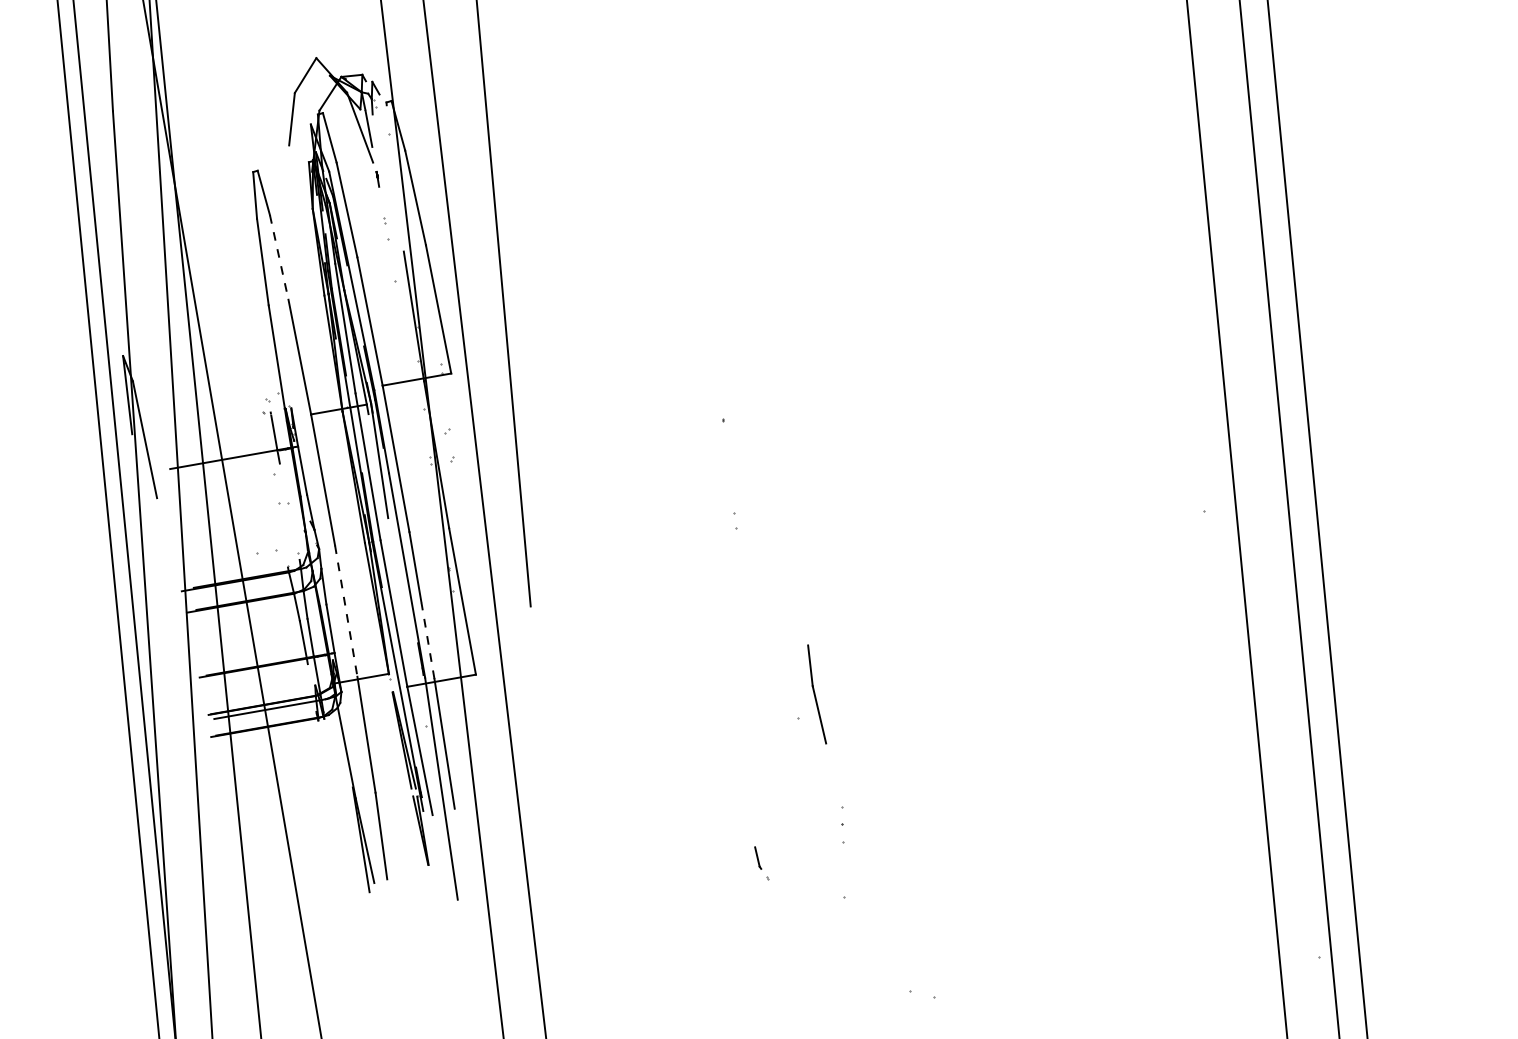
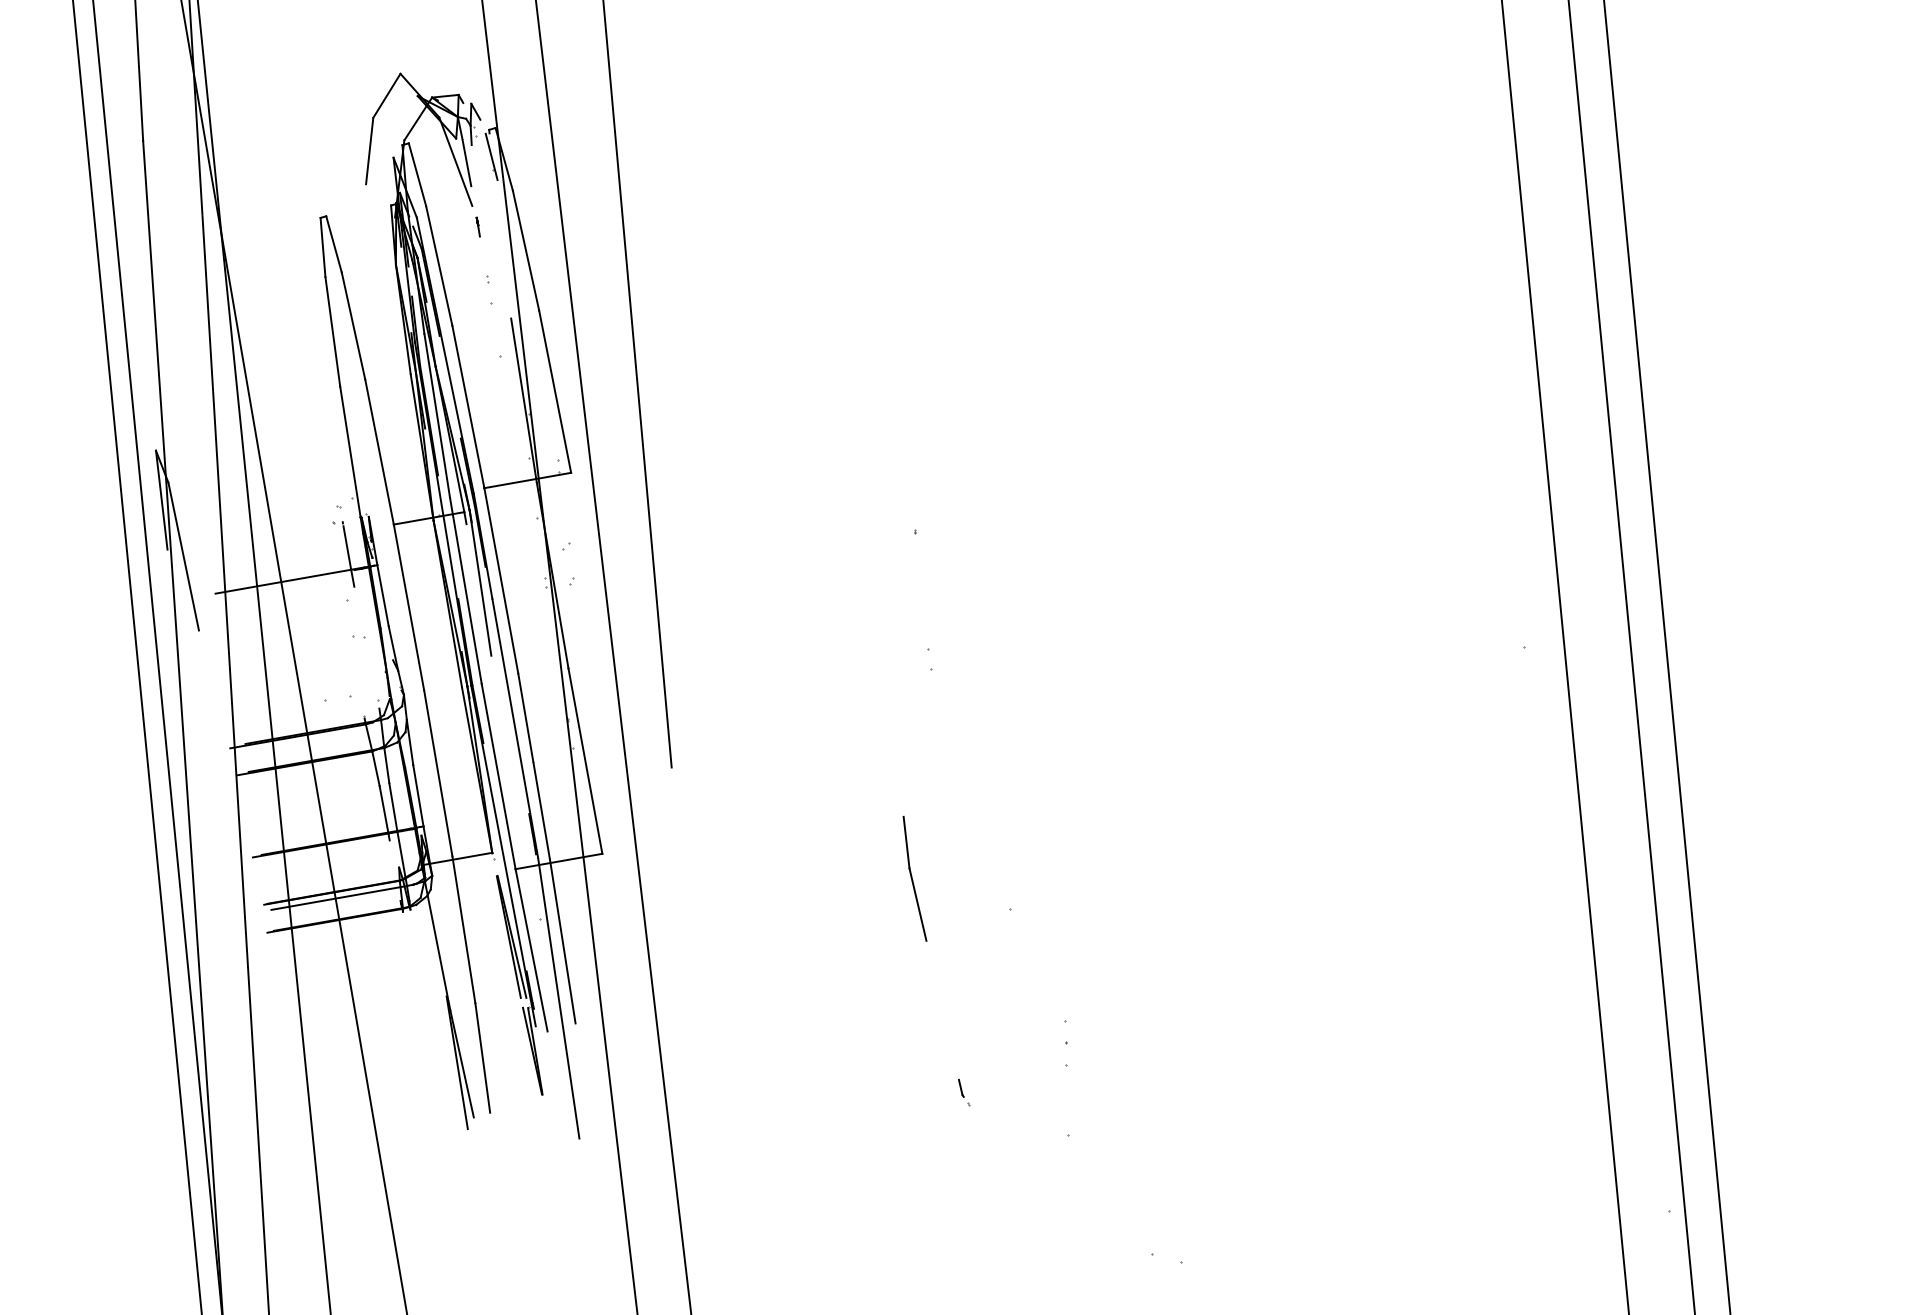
line: (388, 123) -> (491, 156), added
line: (279, 257) -> (353, 325), dashed -> solid
line: (346, 611) -> (438, 773), dashed -> solid
line: (427, 641) -> (541, 811), dashed -> solid
part: (816, 694) -> (914, 878), moved
part: (762, 863) -> (964, 1092), size x0.62

